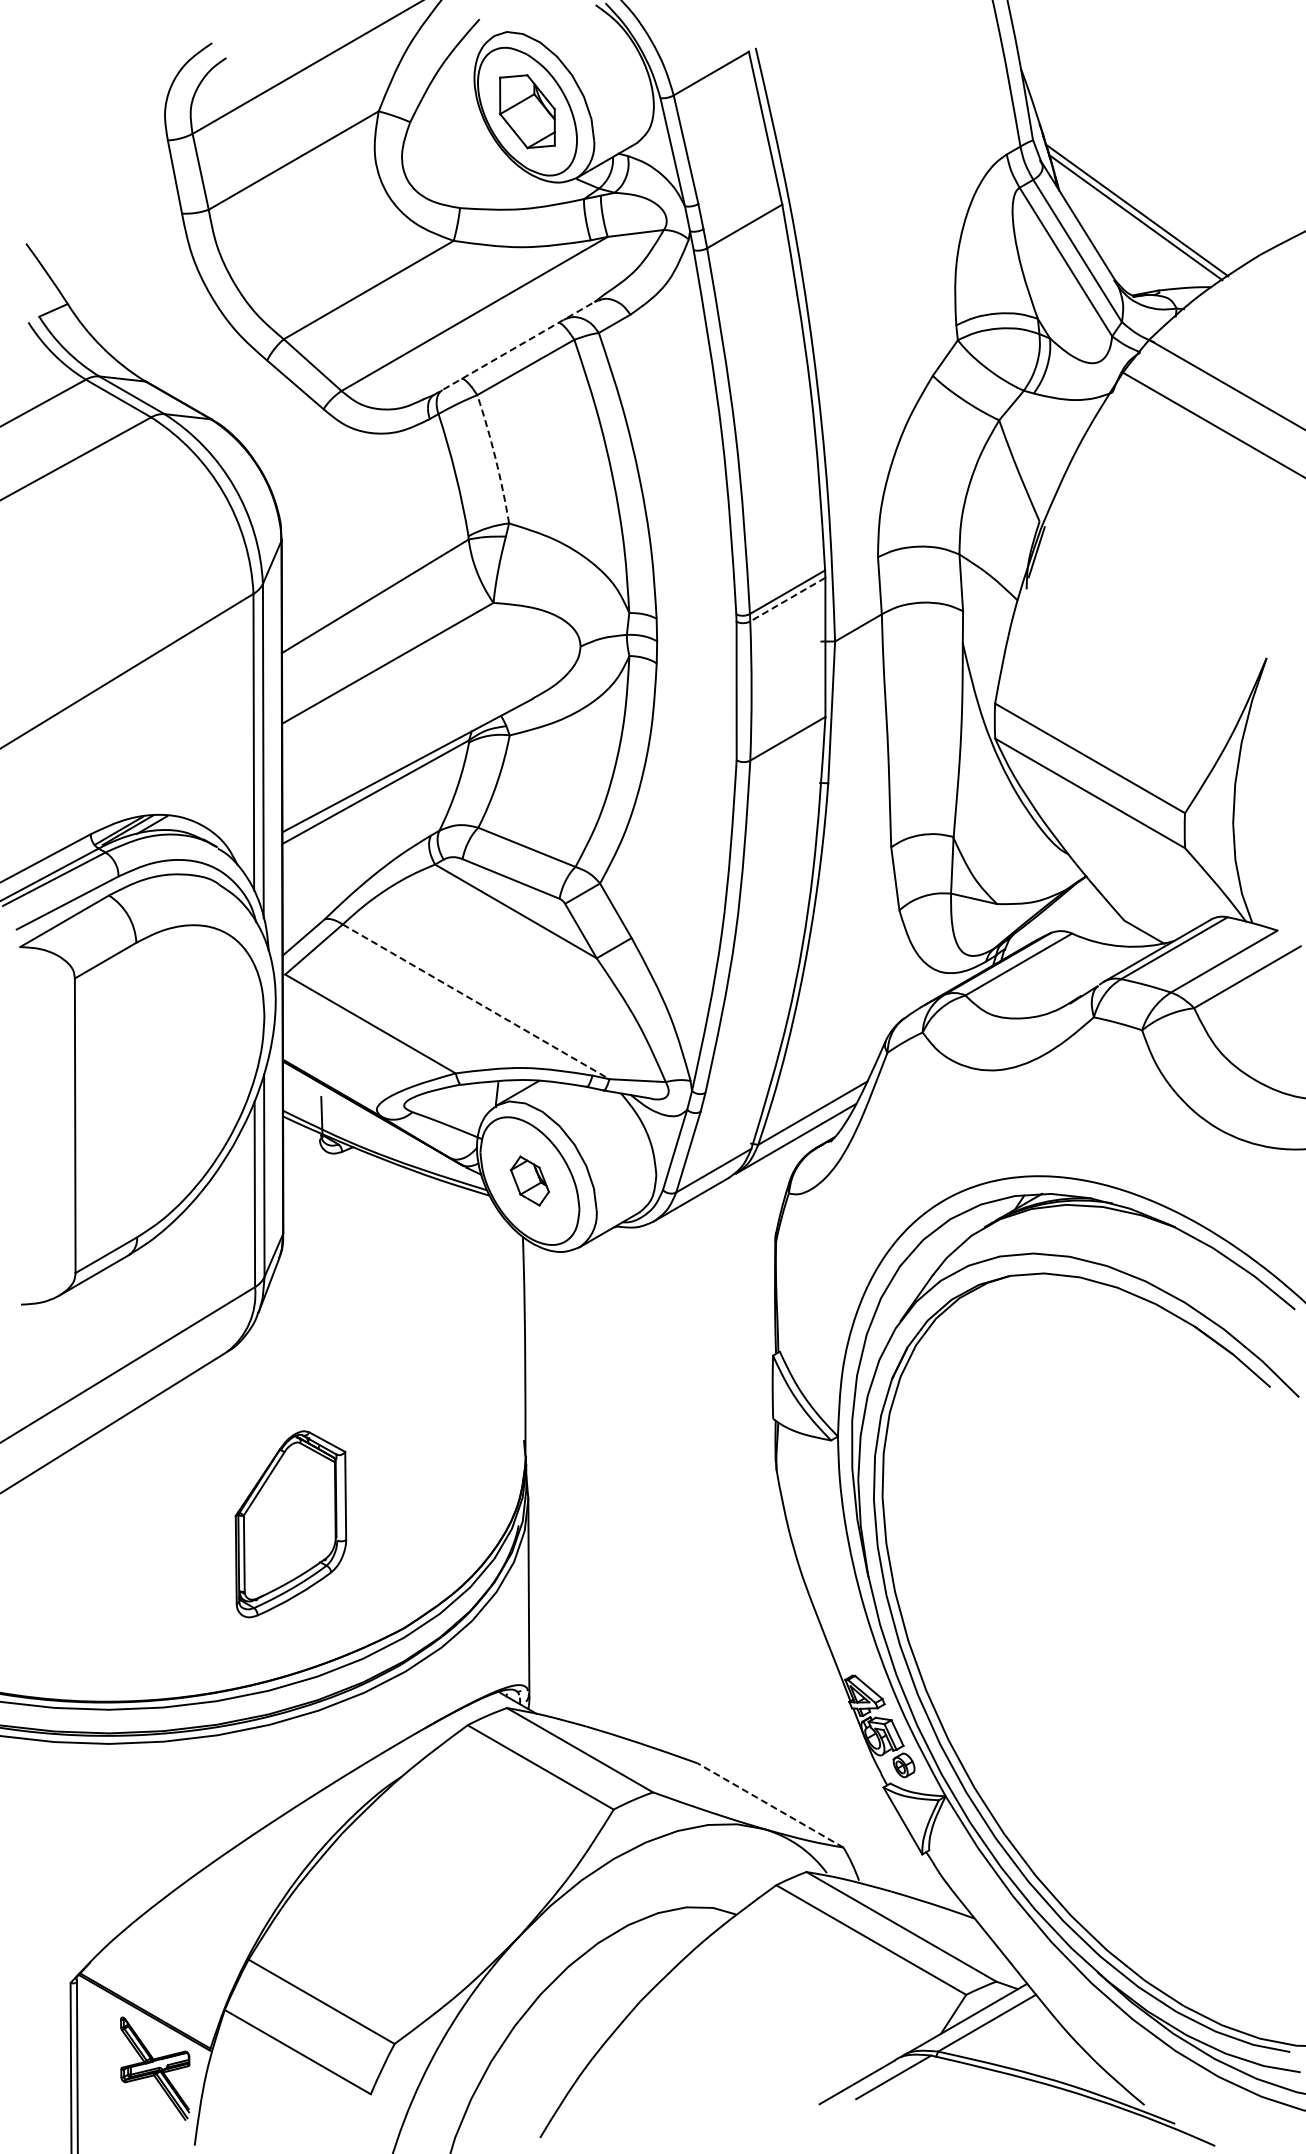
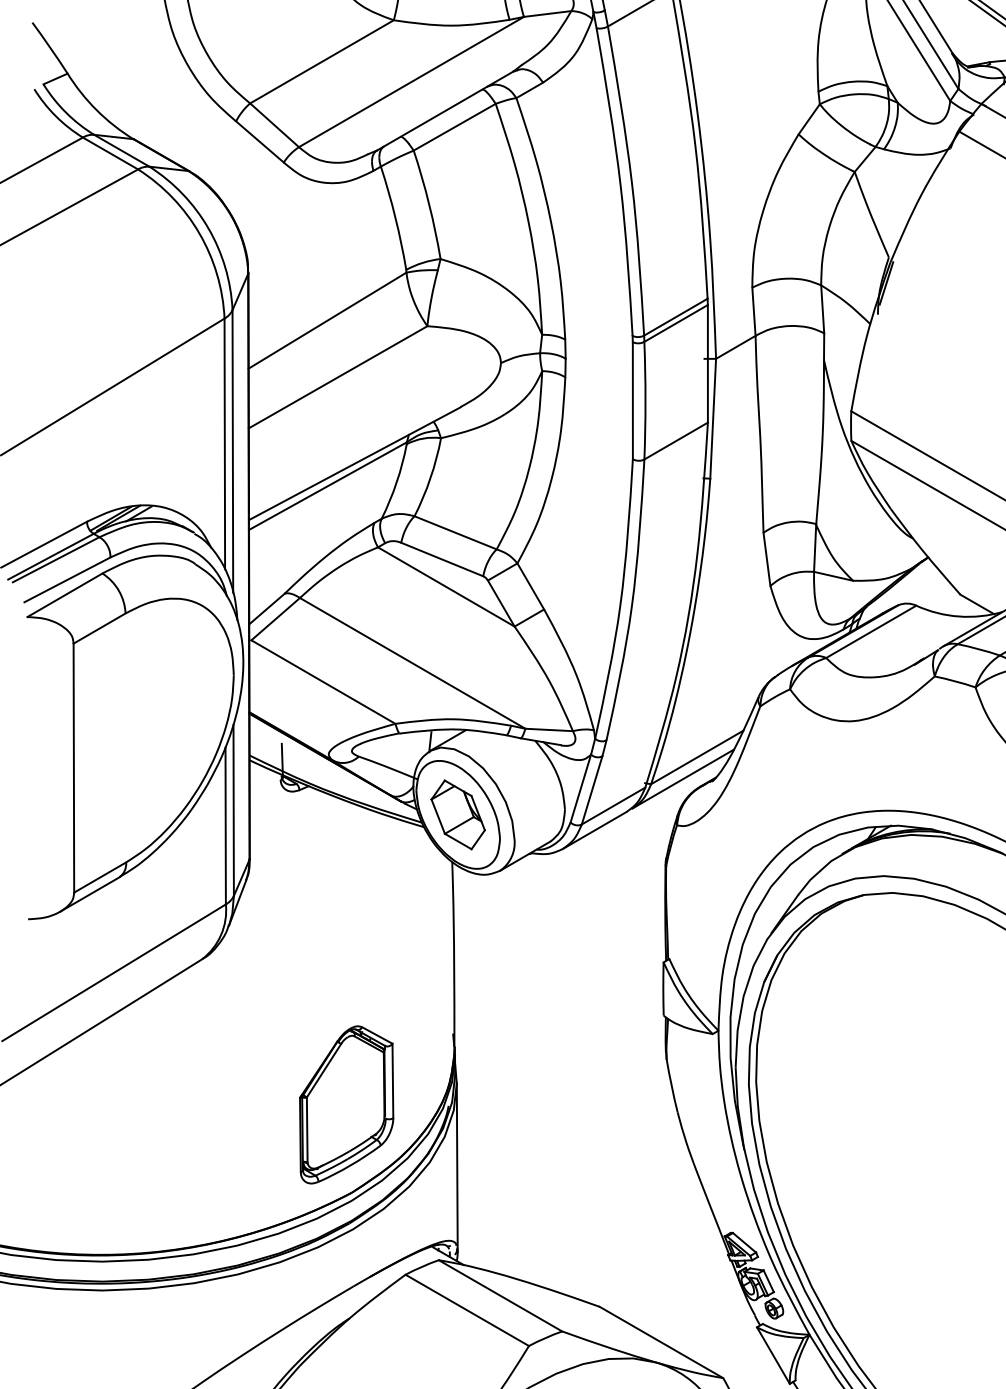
line: (515, 348) -> (445, 111), dashed -> solid
arc: (495, 458) -> (429, 204), dashed -> solid
line: (787, 599) -> (675, 323), dashed -> solid
line: (476, 1002) -> (413, 663), dashed -> solid
part: (529, 1180) -> (457, 814), size x1.67
part: (290, 1524) -> (346, 1105), moved
line: (770, 1805) -> (661, 1342), dashed -> solid

